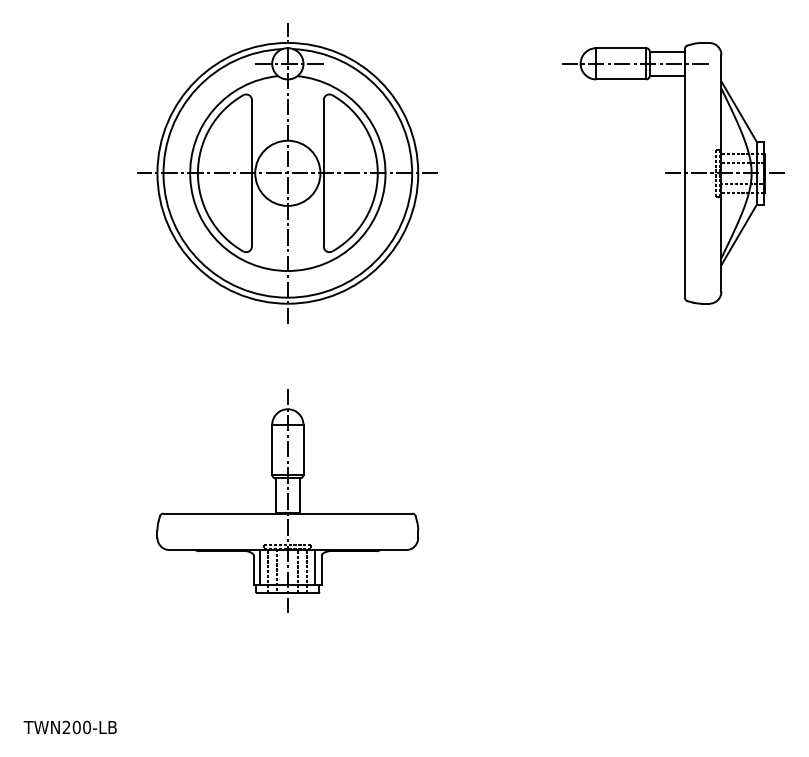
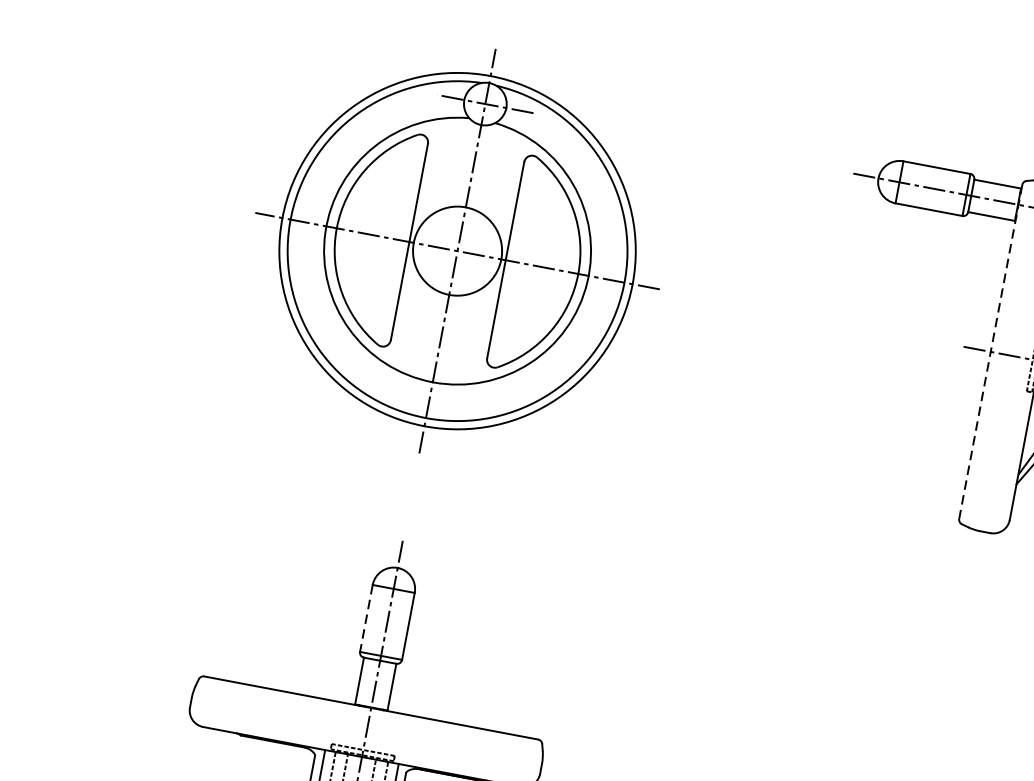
line: (684, 173) -> (990, 351), solid -> dashed
line: (272, 449) -> (366, 618), solid -> dashed

